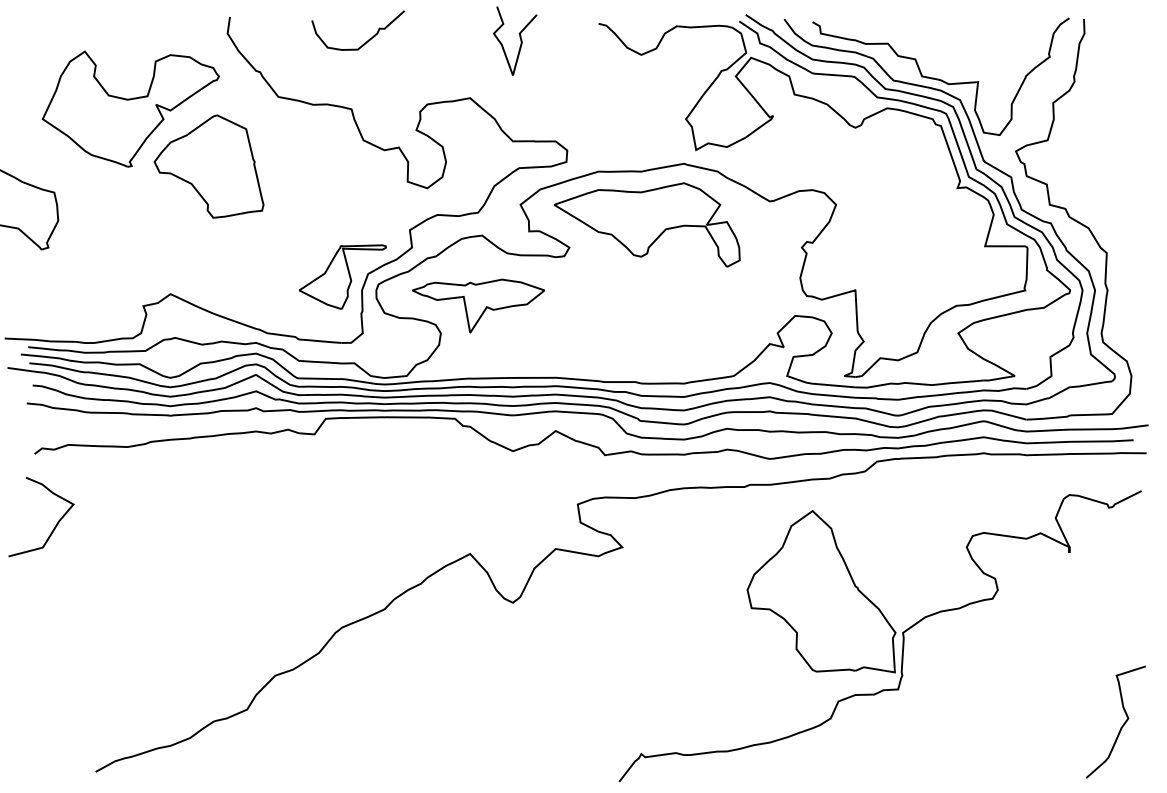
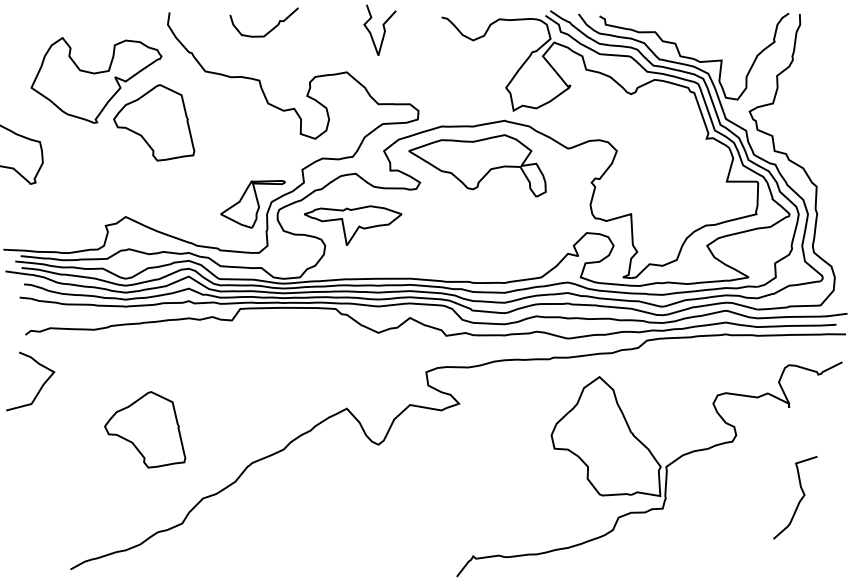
part: (197, 582) -> (145, 429), added
curve: (1121, 725) -> (799, 500), moved

